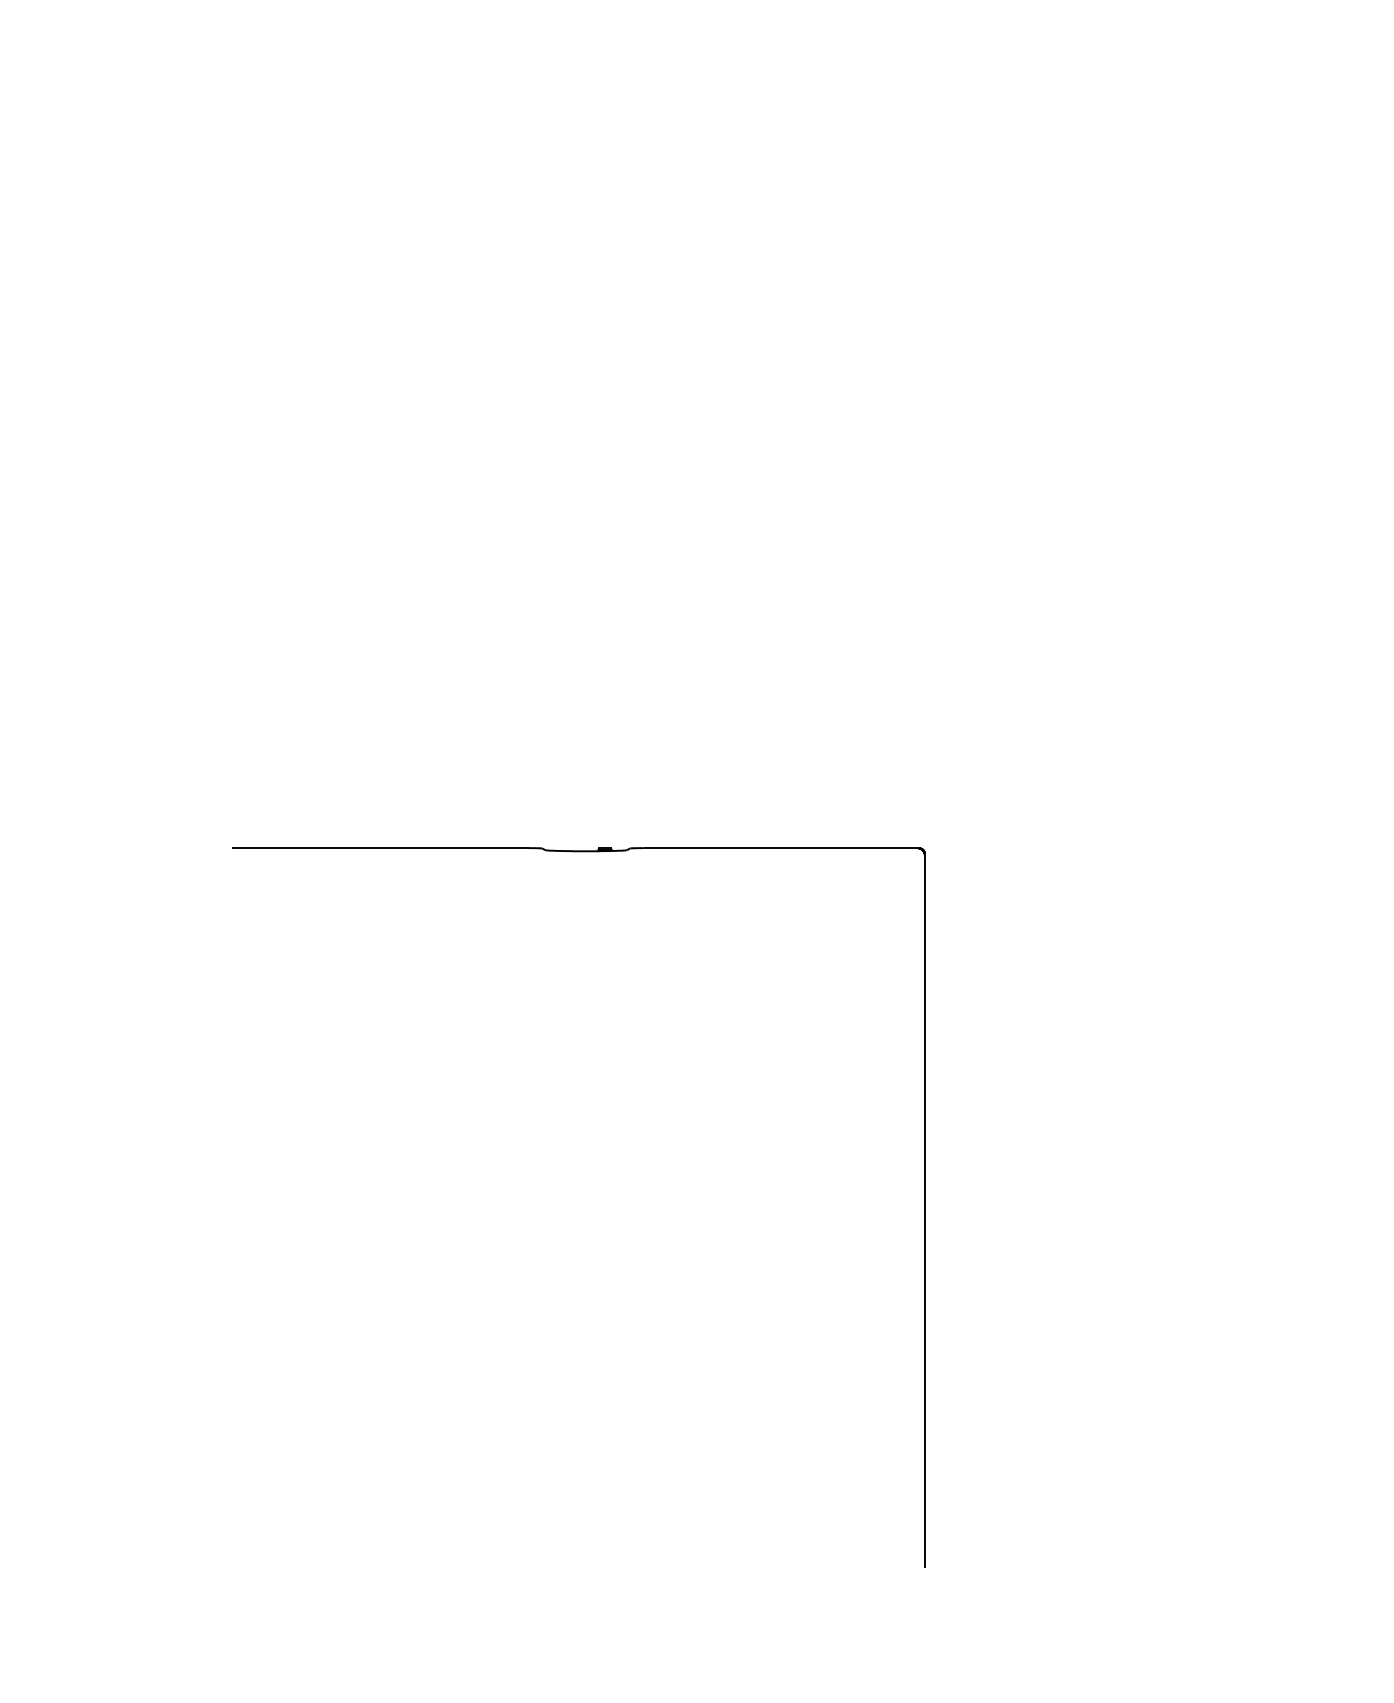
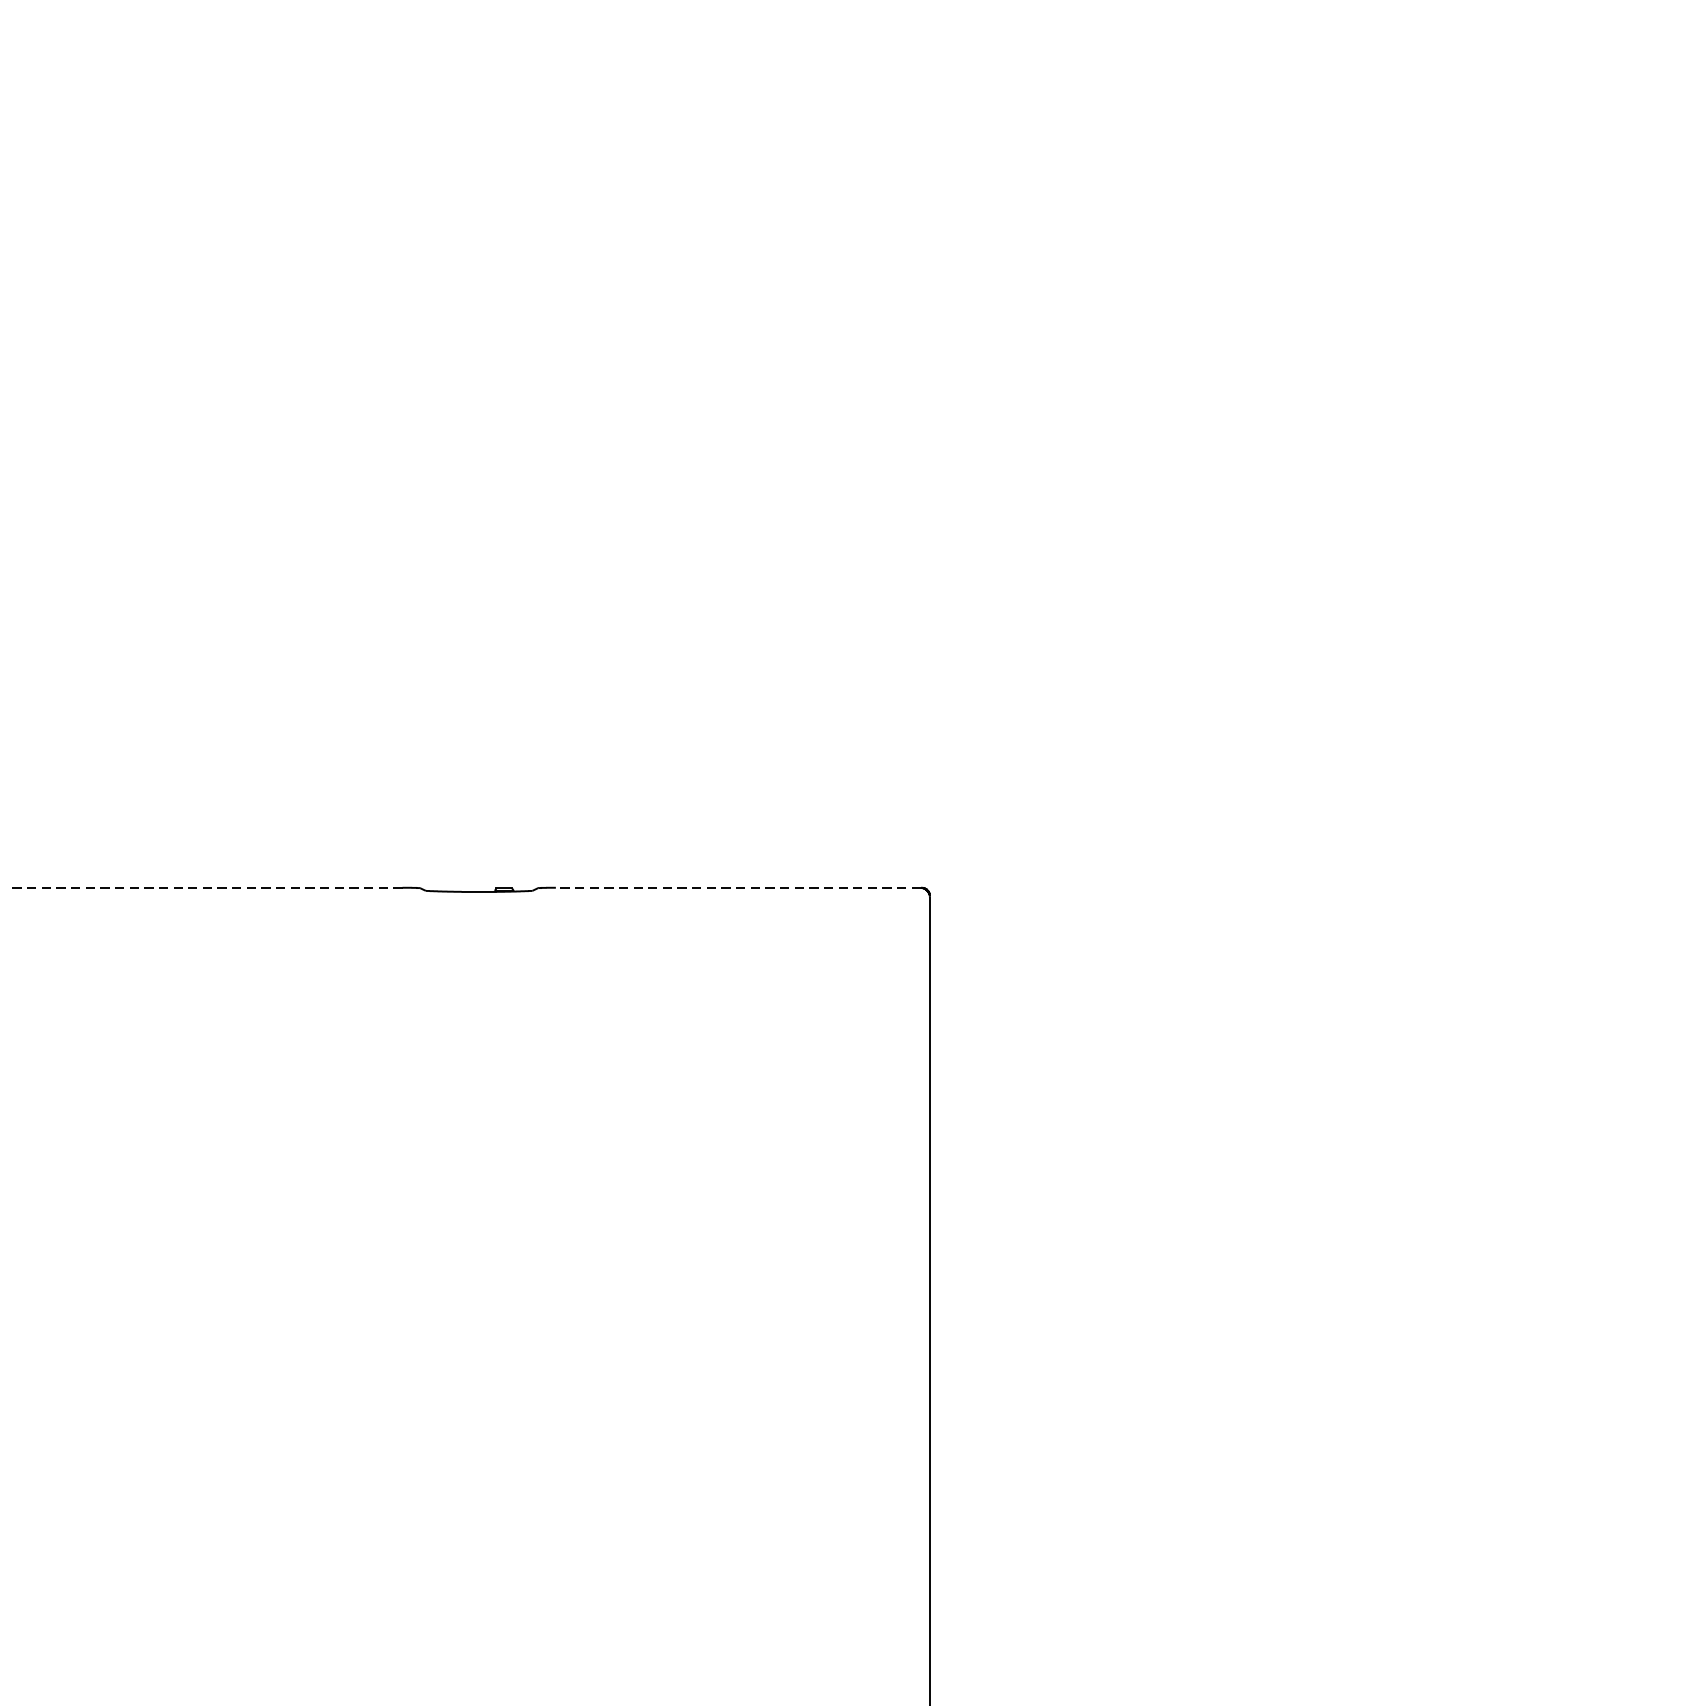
line: (379, 848) -> (204, 888), solid -> dashed
line: (780, 848) -> (737, 888), solid -> dashed

